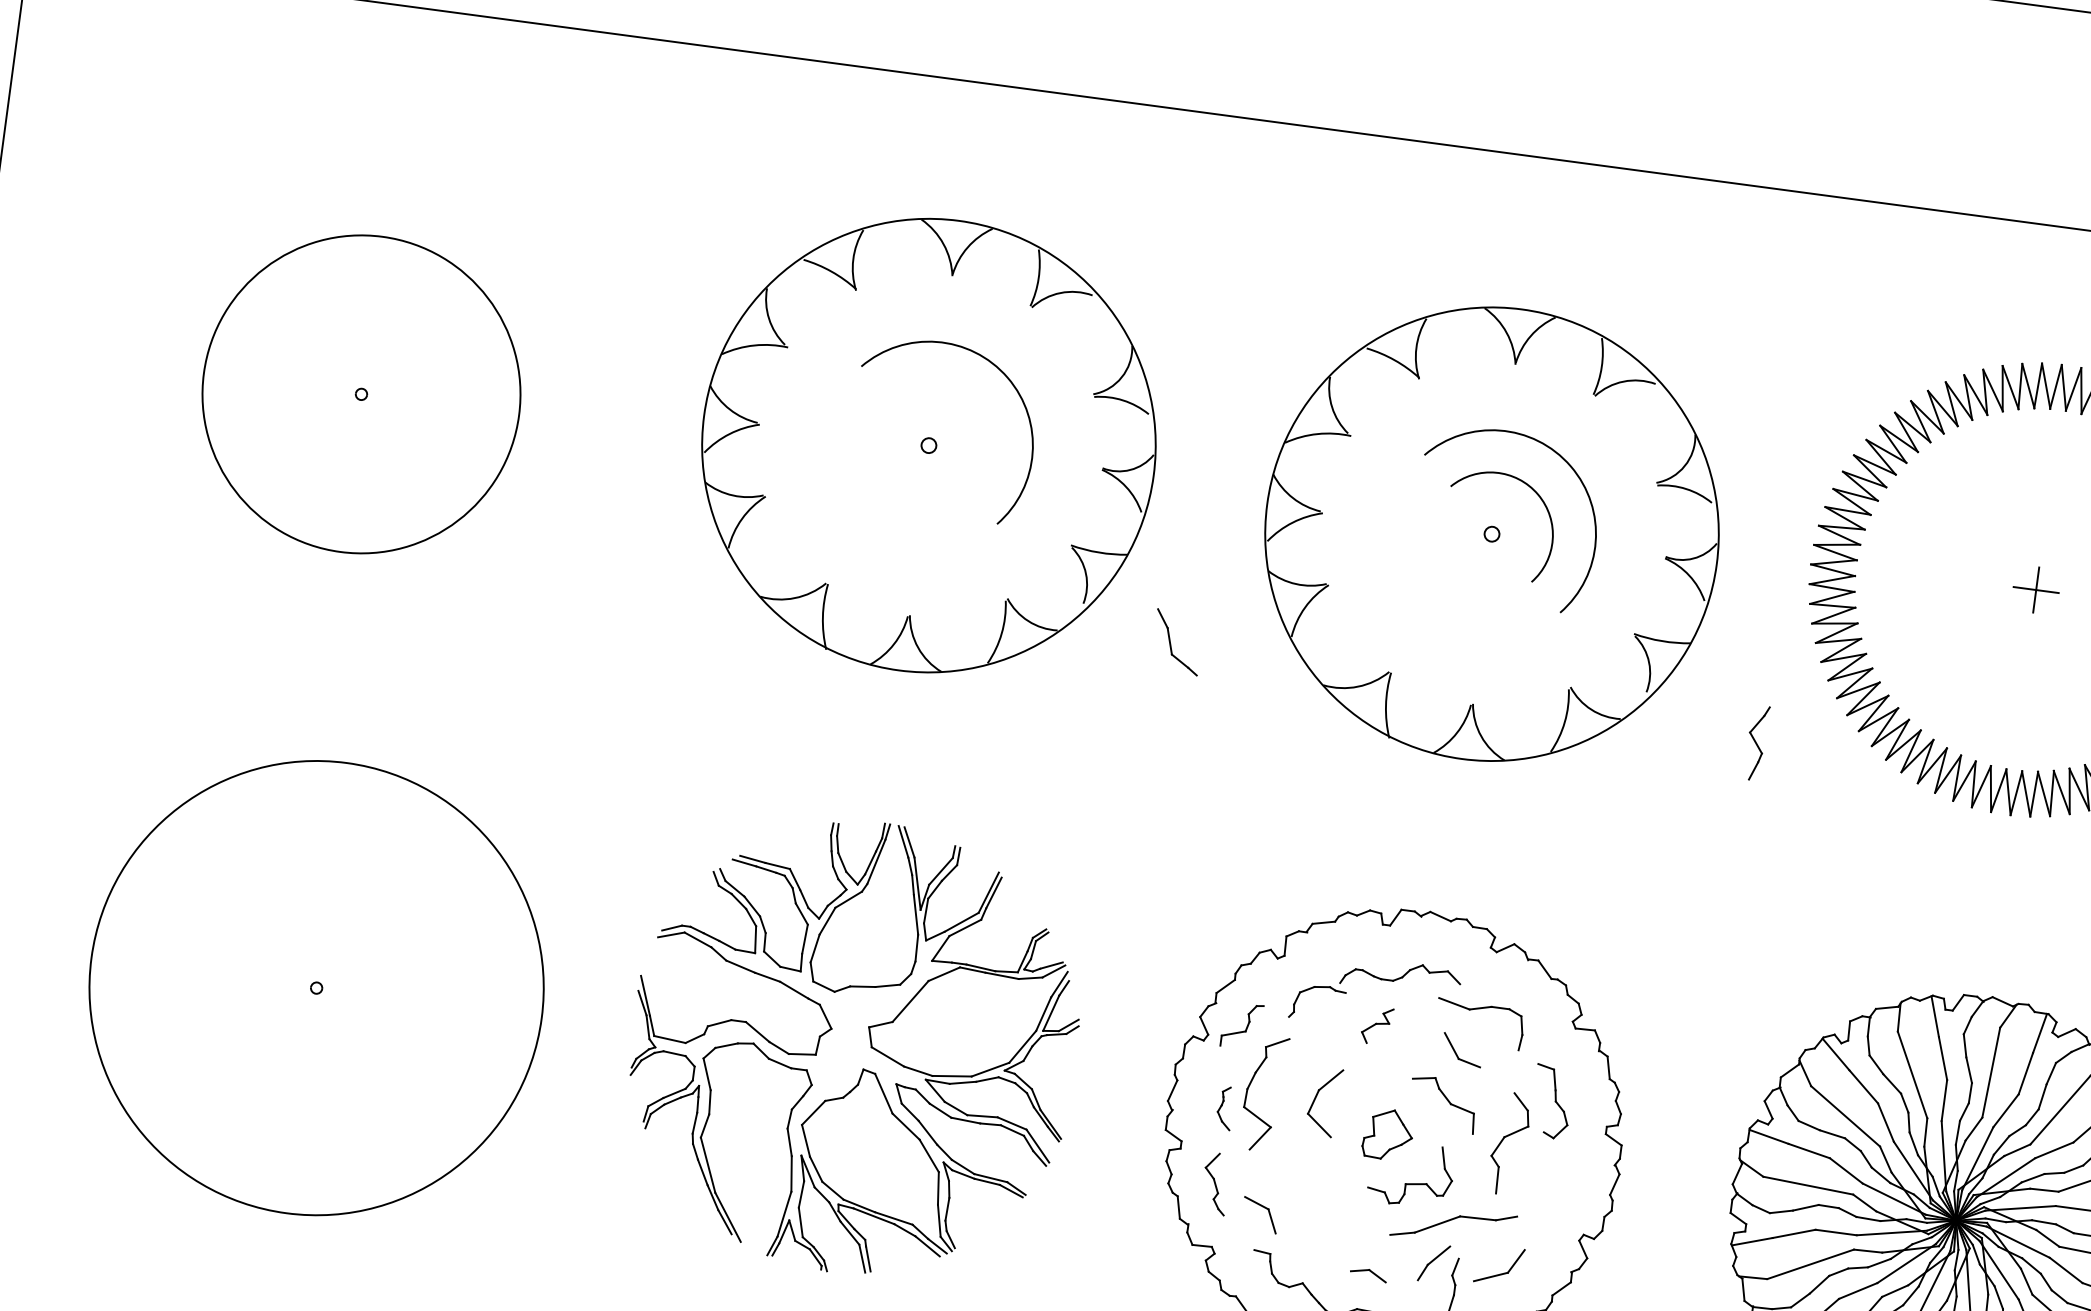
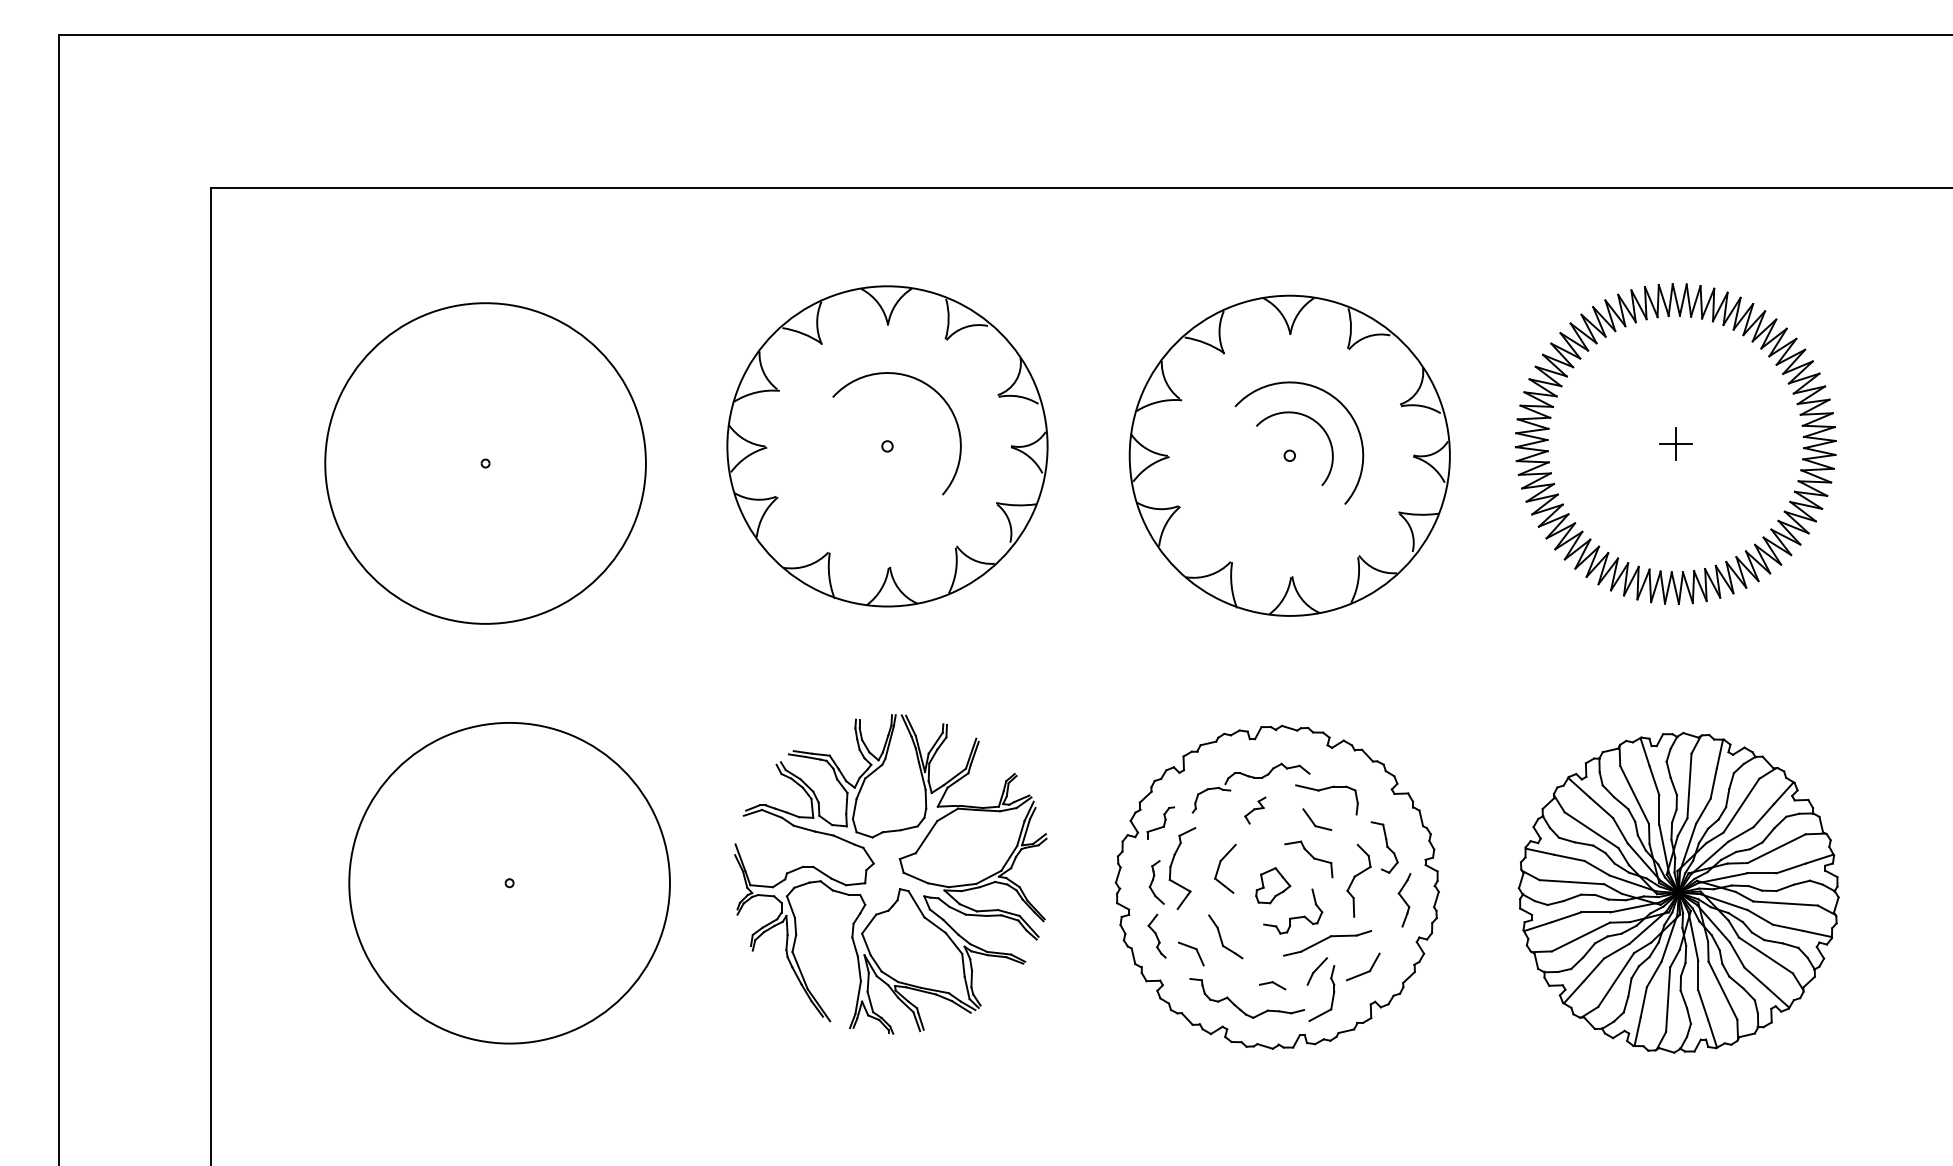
circle: (361, 394) -> (485, 463), size x1.43
part: (1177, 641) -> (1225, 936), moved
part: (1756, 743) -> (1404, 900), moved
part: (1224, 1108) -> (1156, 882), size x1.43

